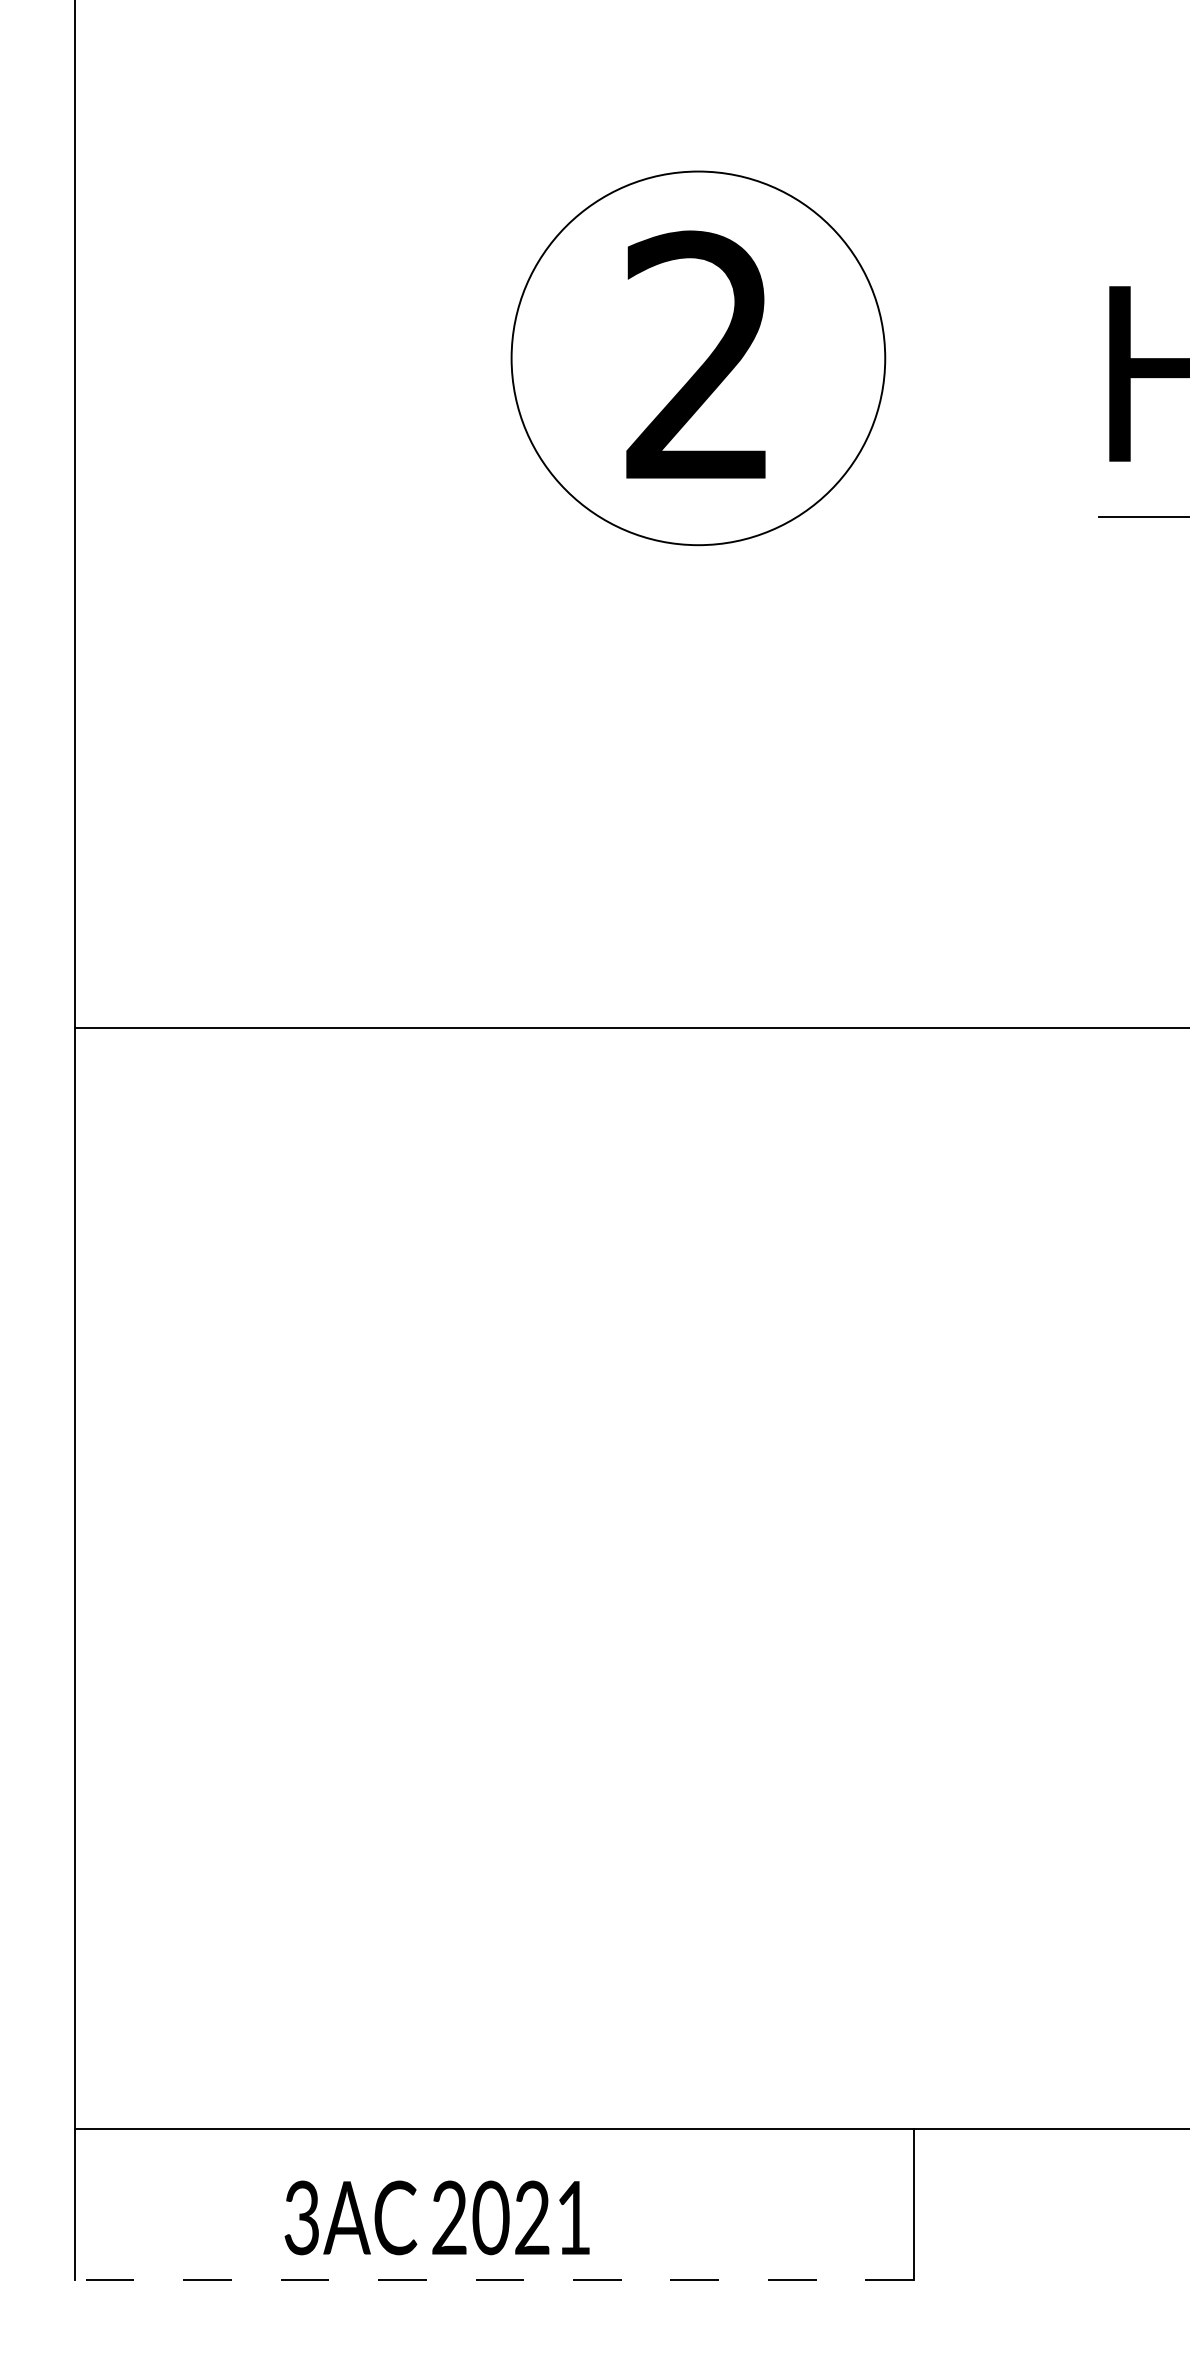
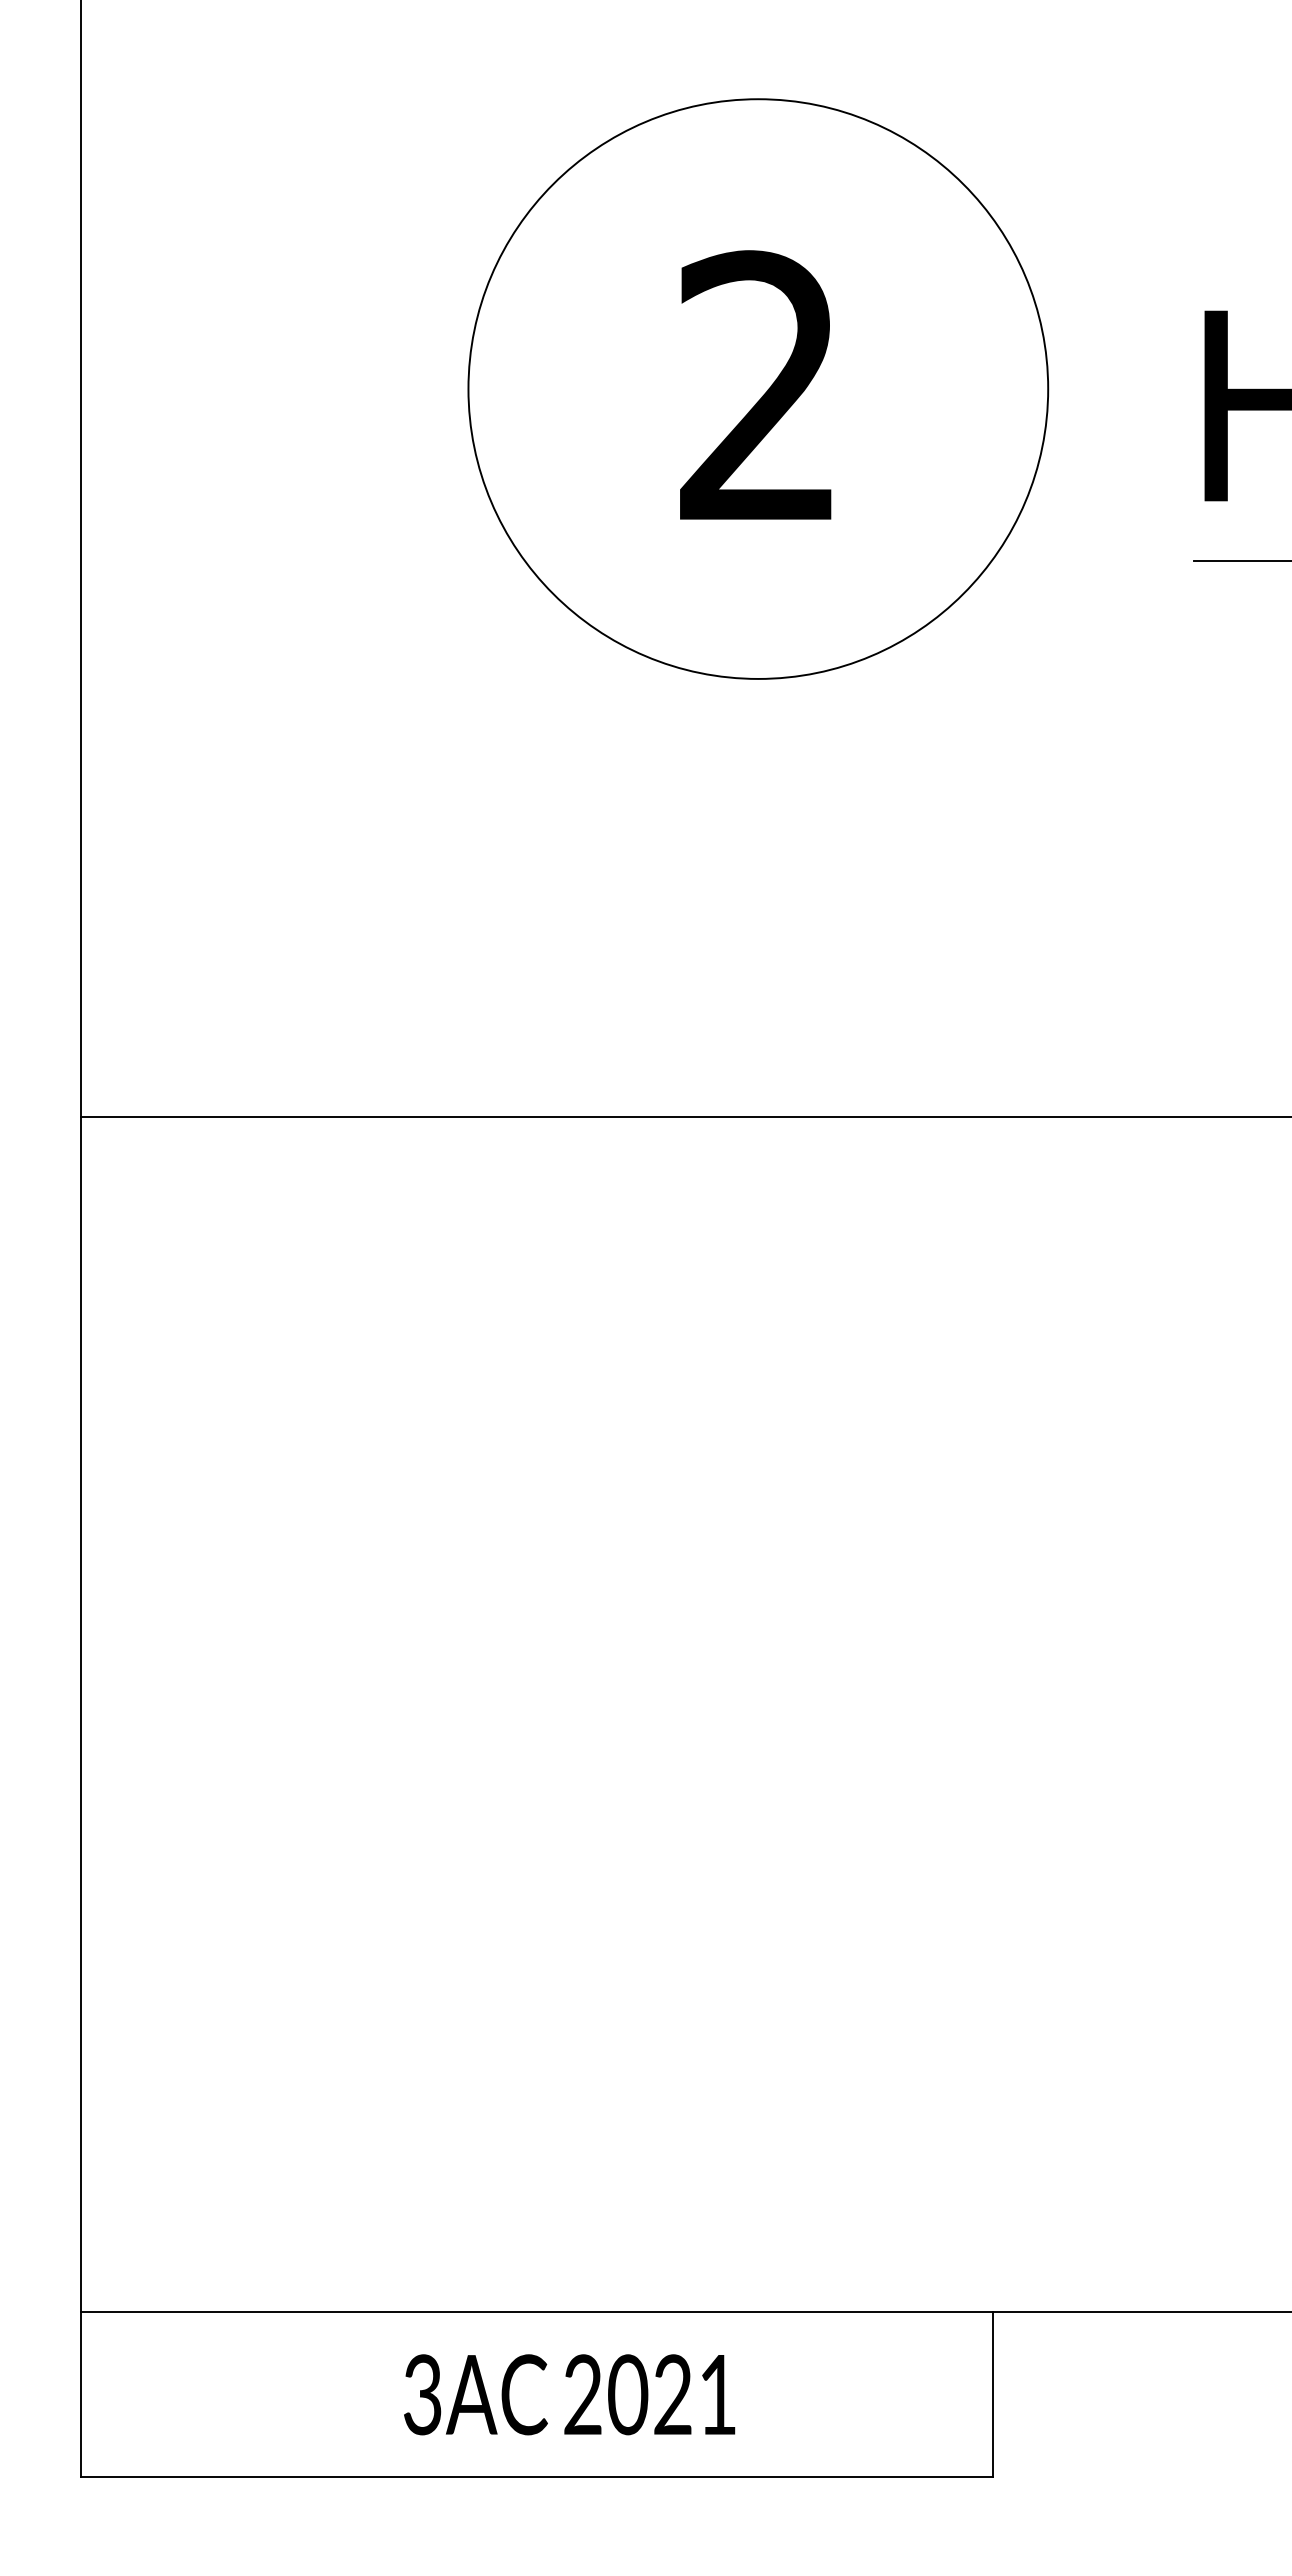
circle: (698, 357) -> (758, 388), size x1.43
text: (437, 2217) -> (569, 2394), moved
line: (494, 2280) -> (536, 2476), dashed -> solid

